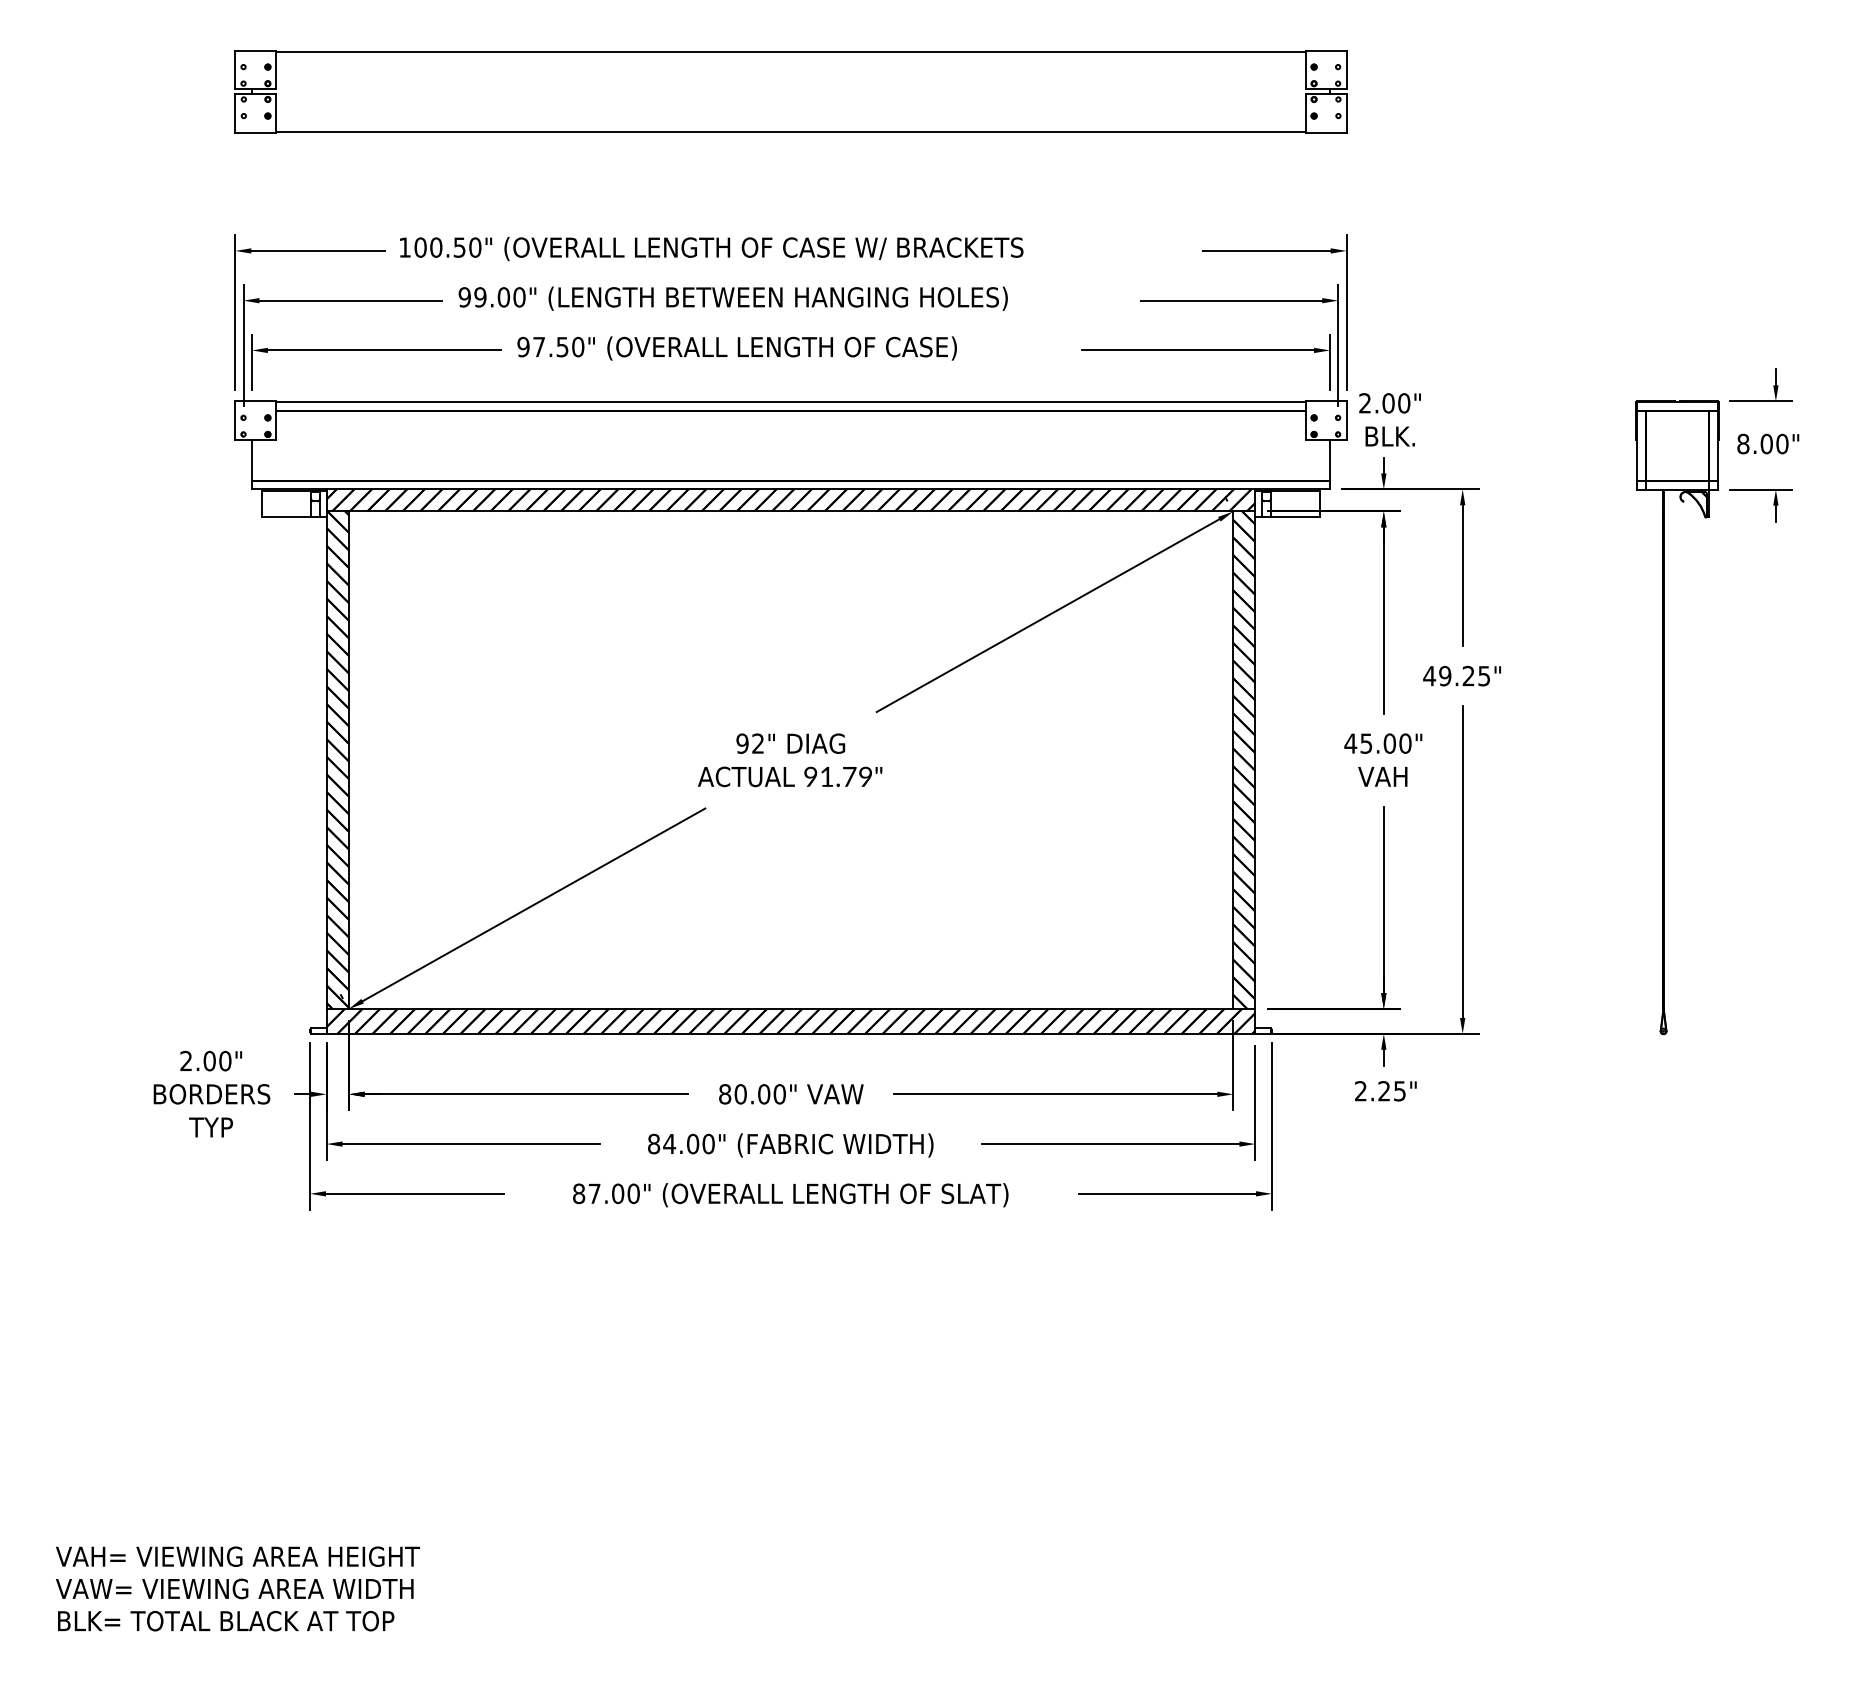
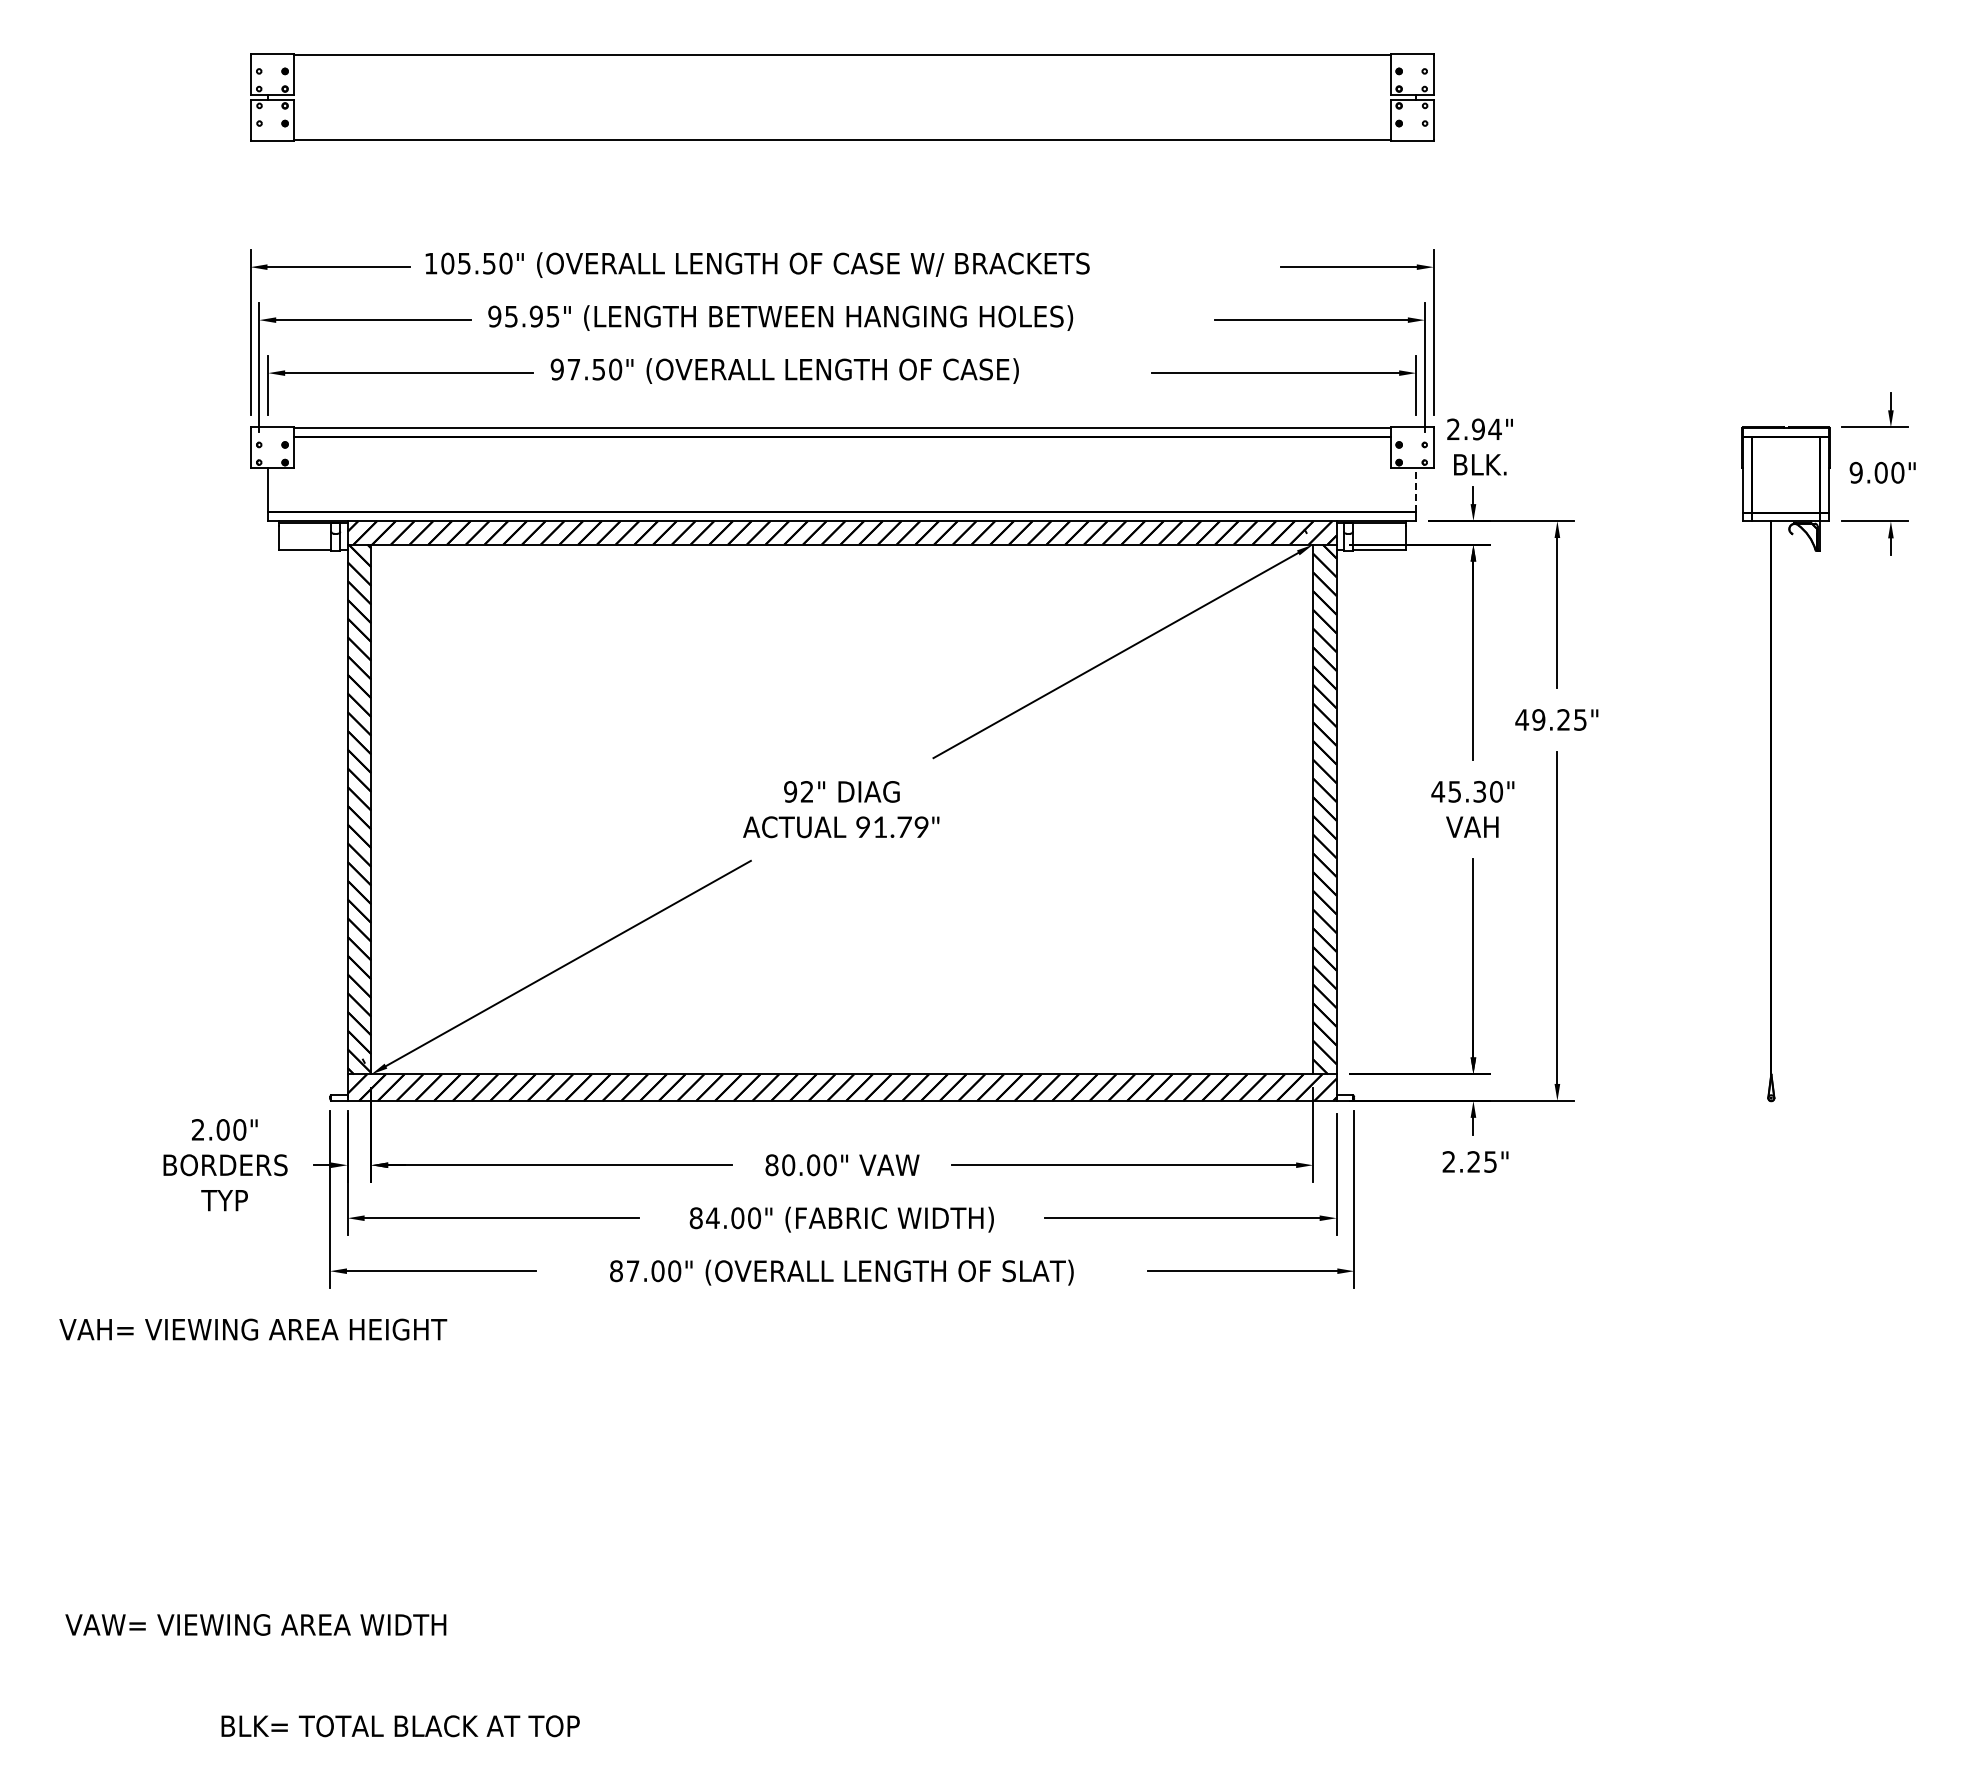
text: (436, 247) -> (464, 263), 100.50" -> 105.50"
text: (499, 297) -> (531, 316), 99.00" -> 95.95"
text: (1396, 403) -> (1486, 429), 2.00" -> 2.94"
text: (1742, 443) -> (1855, 472), 8.00" -> 9.00"
line: (1330, 460) -> (1416, 490), solid -> dashed
text: (1389, 743) -> (1479, 791), 45.00" -> 45.30"
text: (238, 1556) -> (253, 1329), moved
text: (234, 1588) -> (255, 1624), moved
text: (225, 1621) -> (400, 1726), moved

